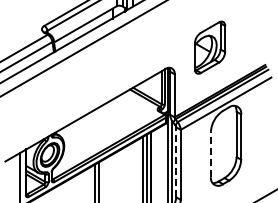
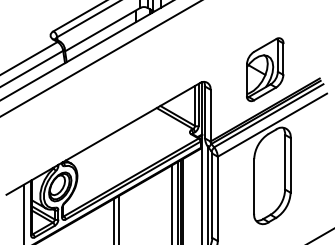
part: (210, 47) -> (265, 69), moved
line: (210, 154) -> (253, 186), dashed -> solid
line: (176, 162) -> (212, 196), dashed -> solid

